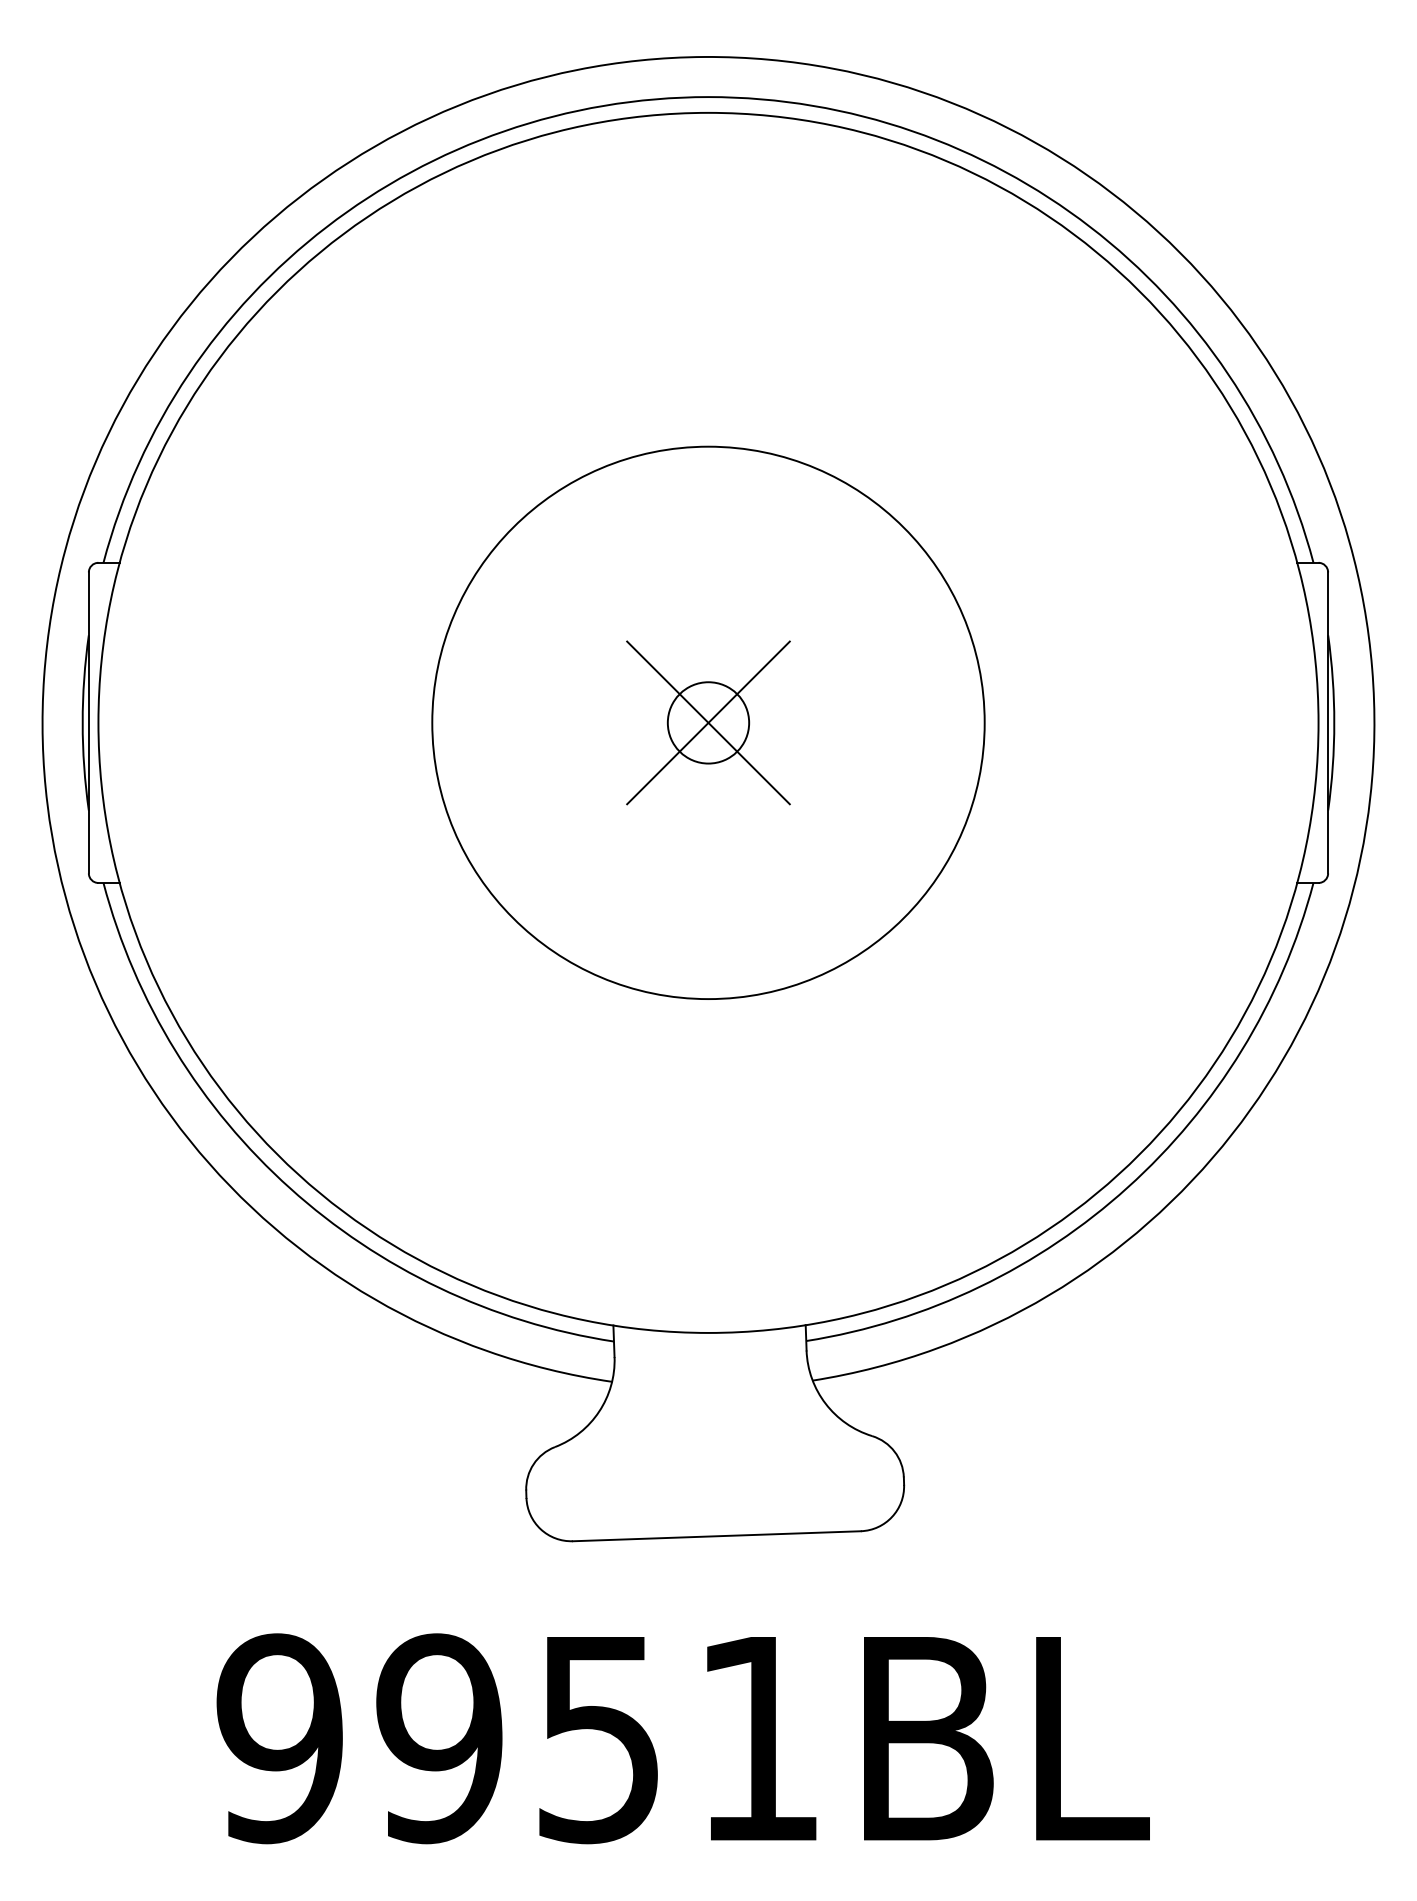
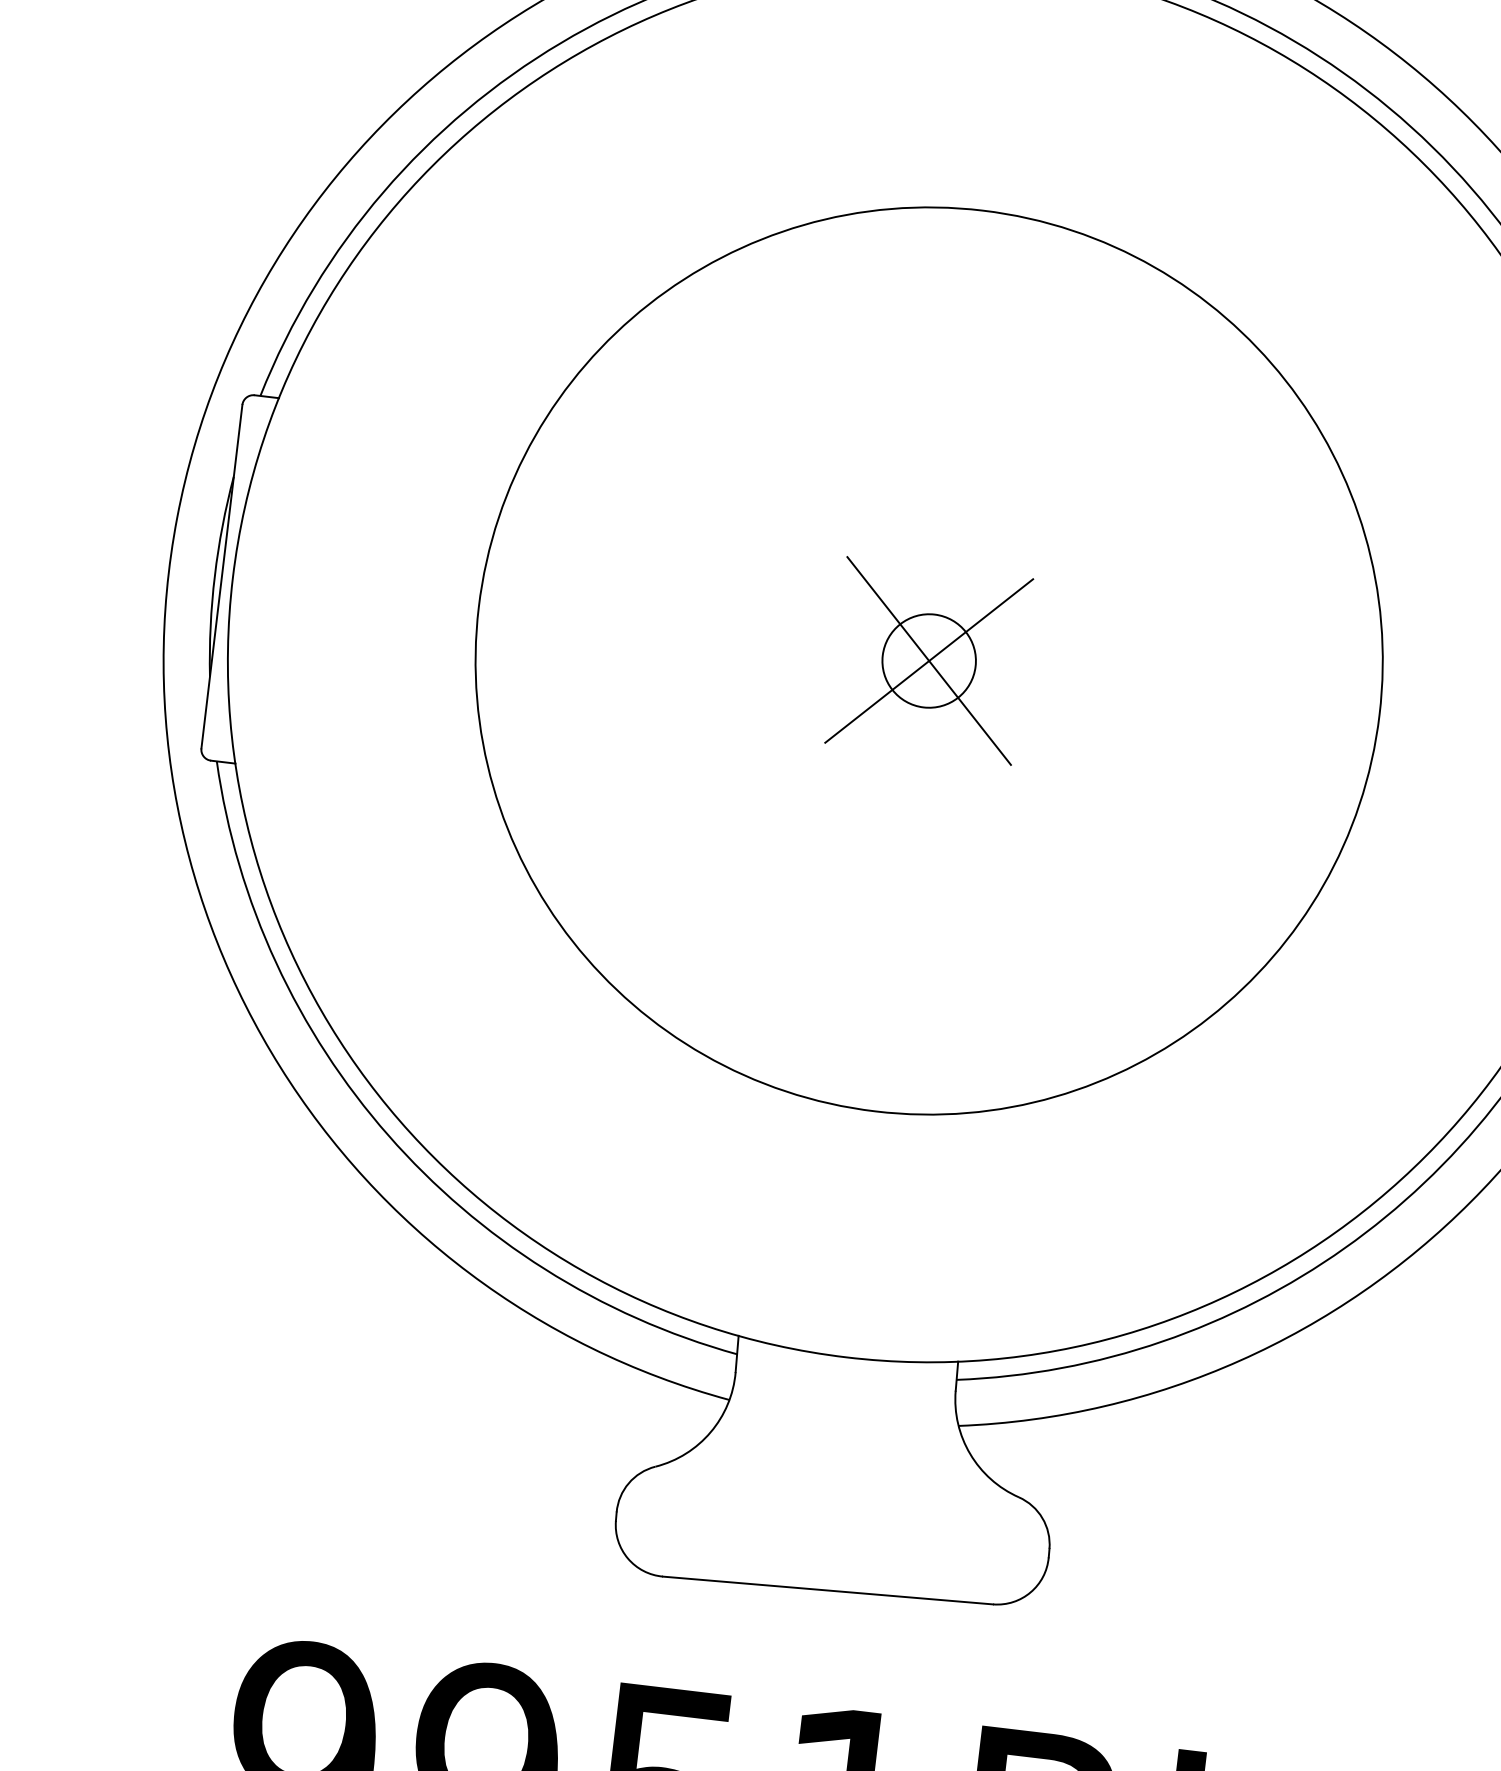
circle: (708, 722) -> (929, 660), size x1.43

